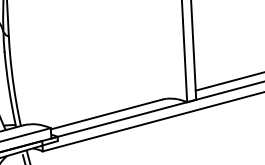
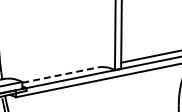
line: (106, 115) -> (60, 75), solid -> dashed

